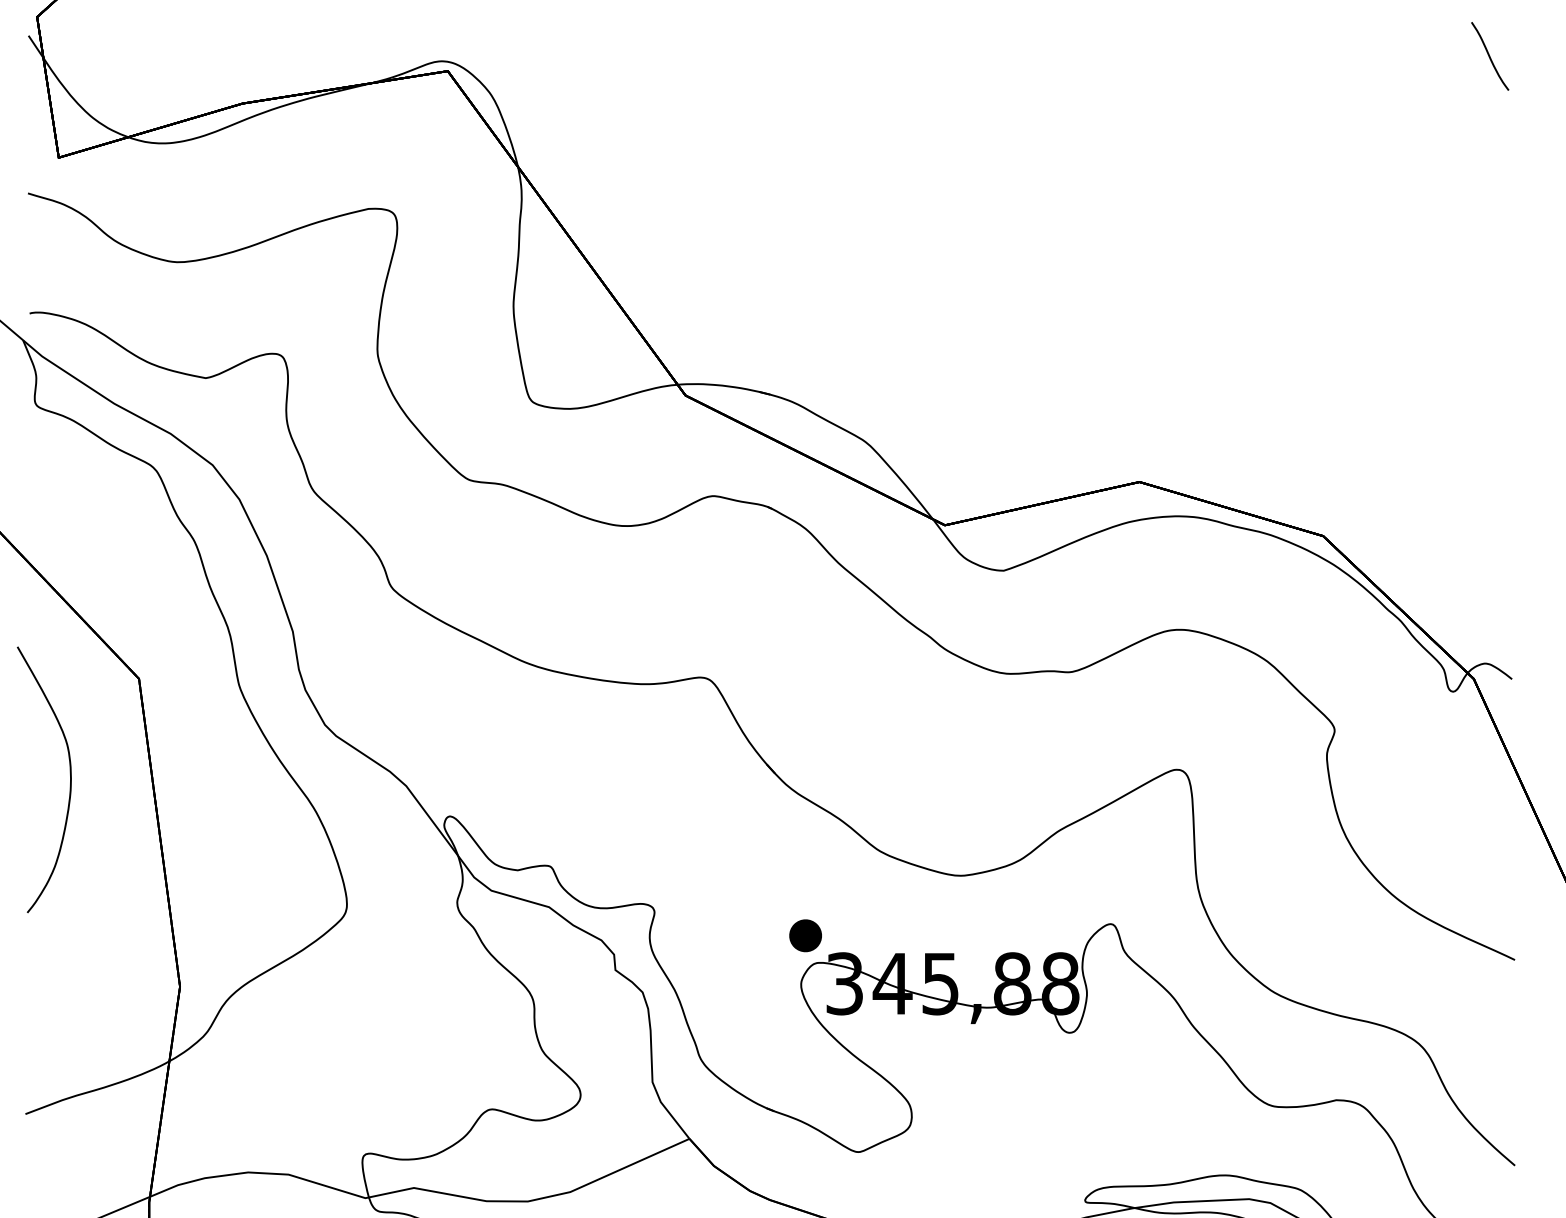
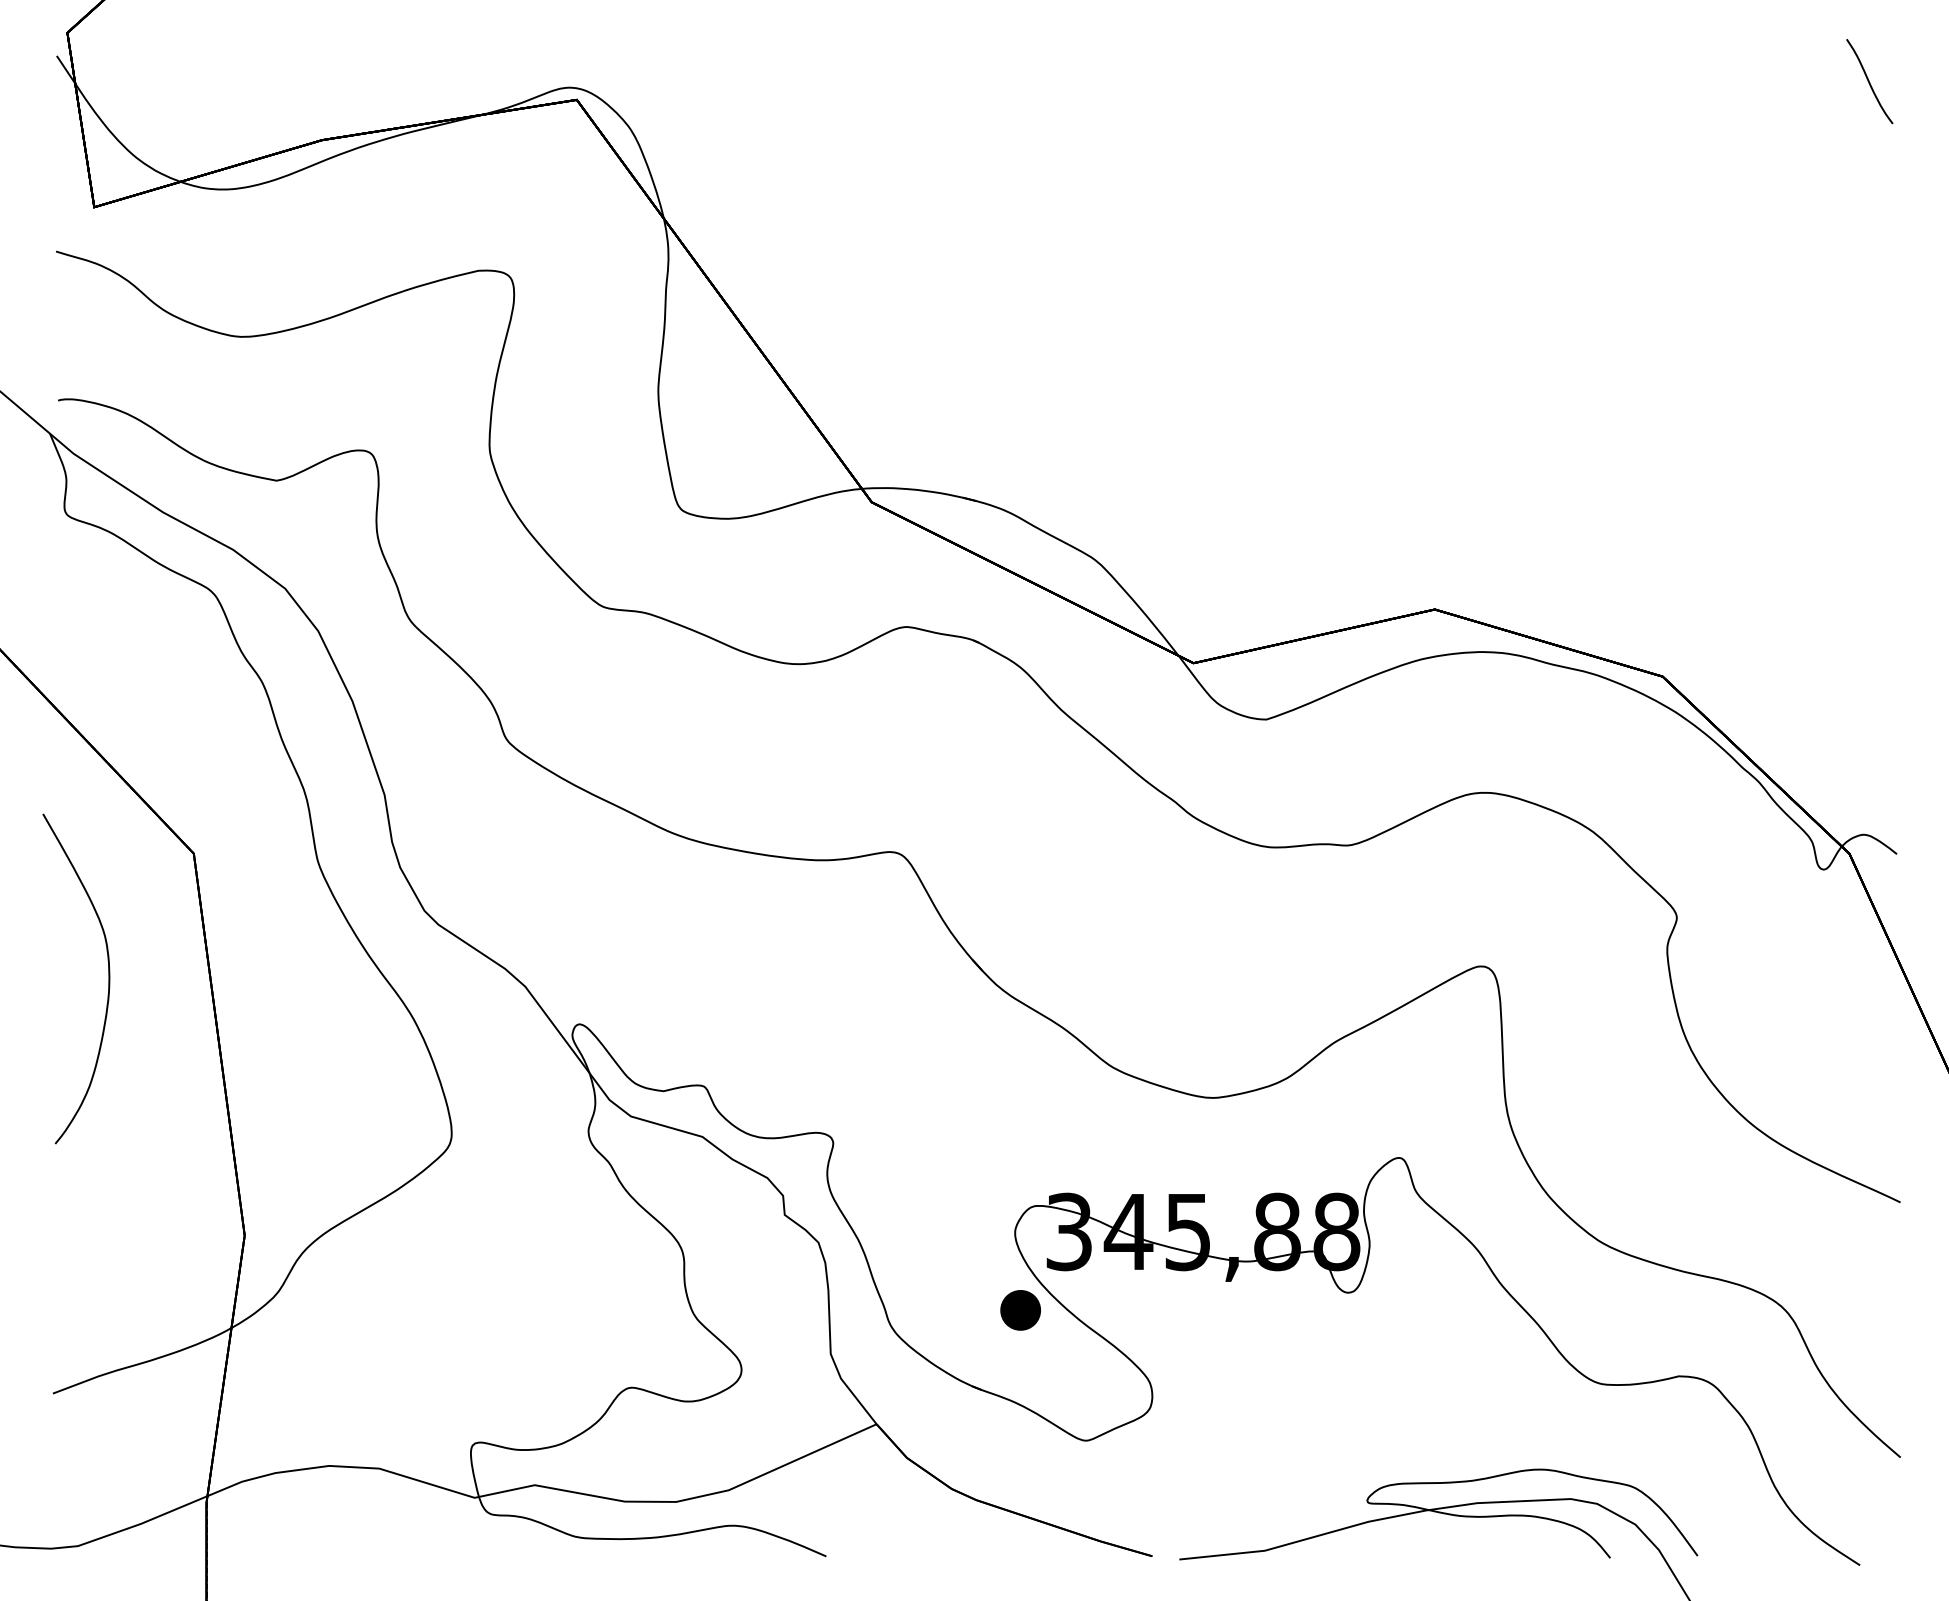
part: (805, 935) -> (1020, 1310), moved

